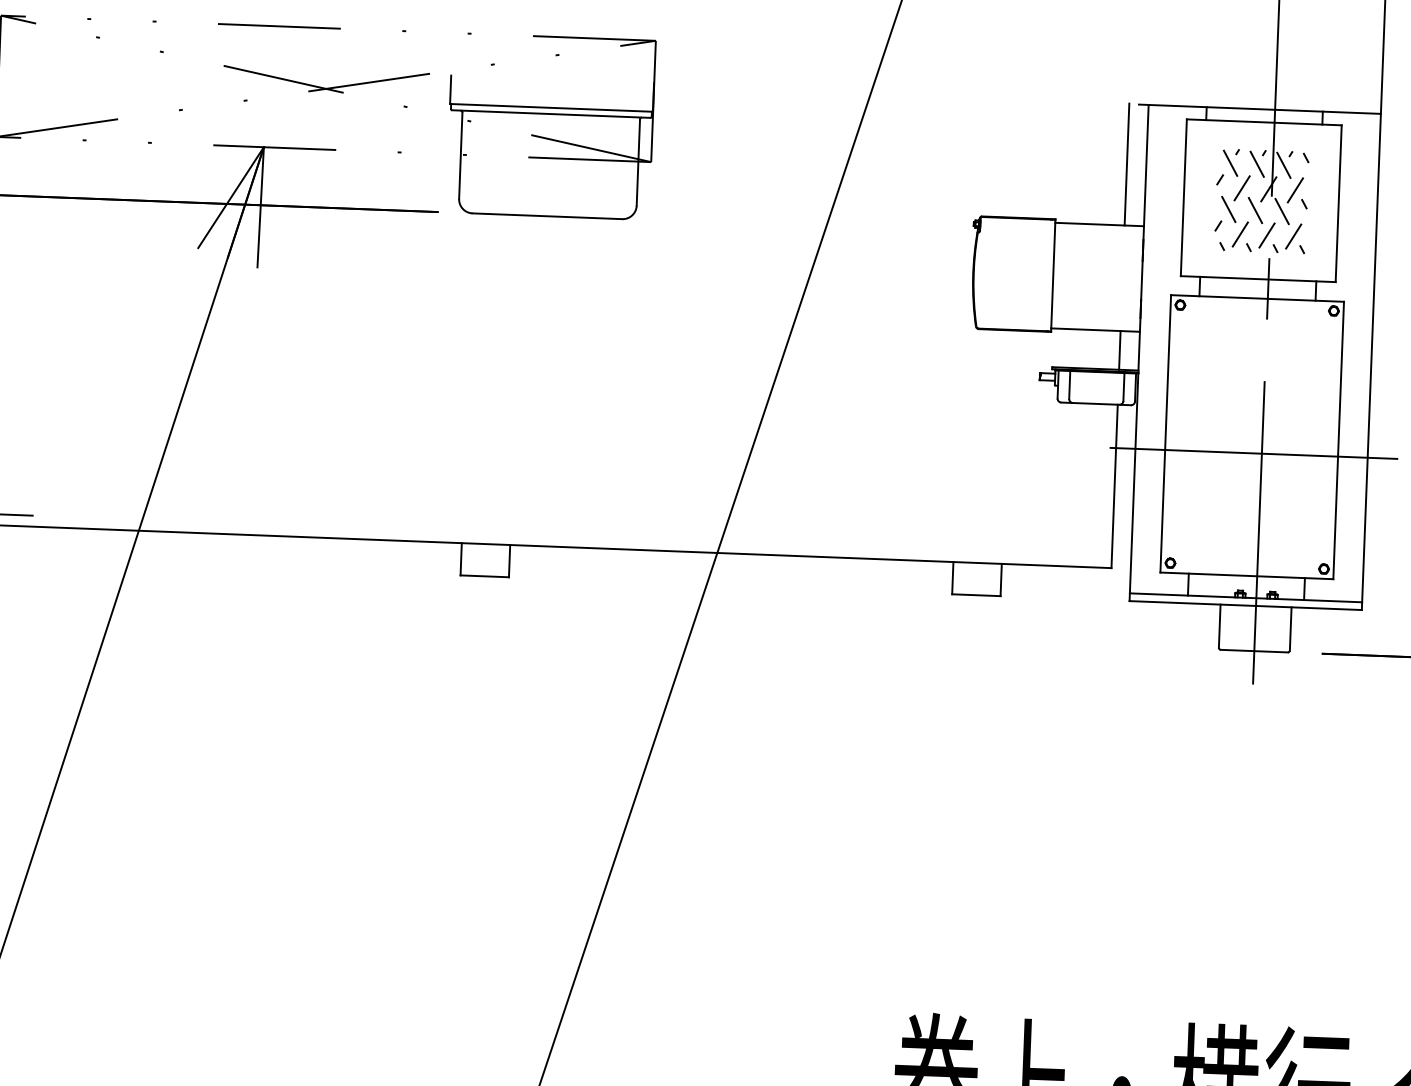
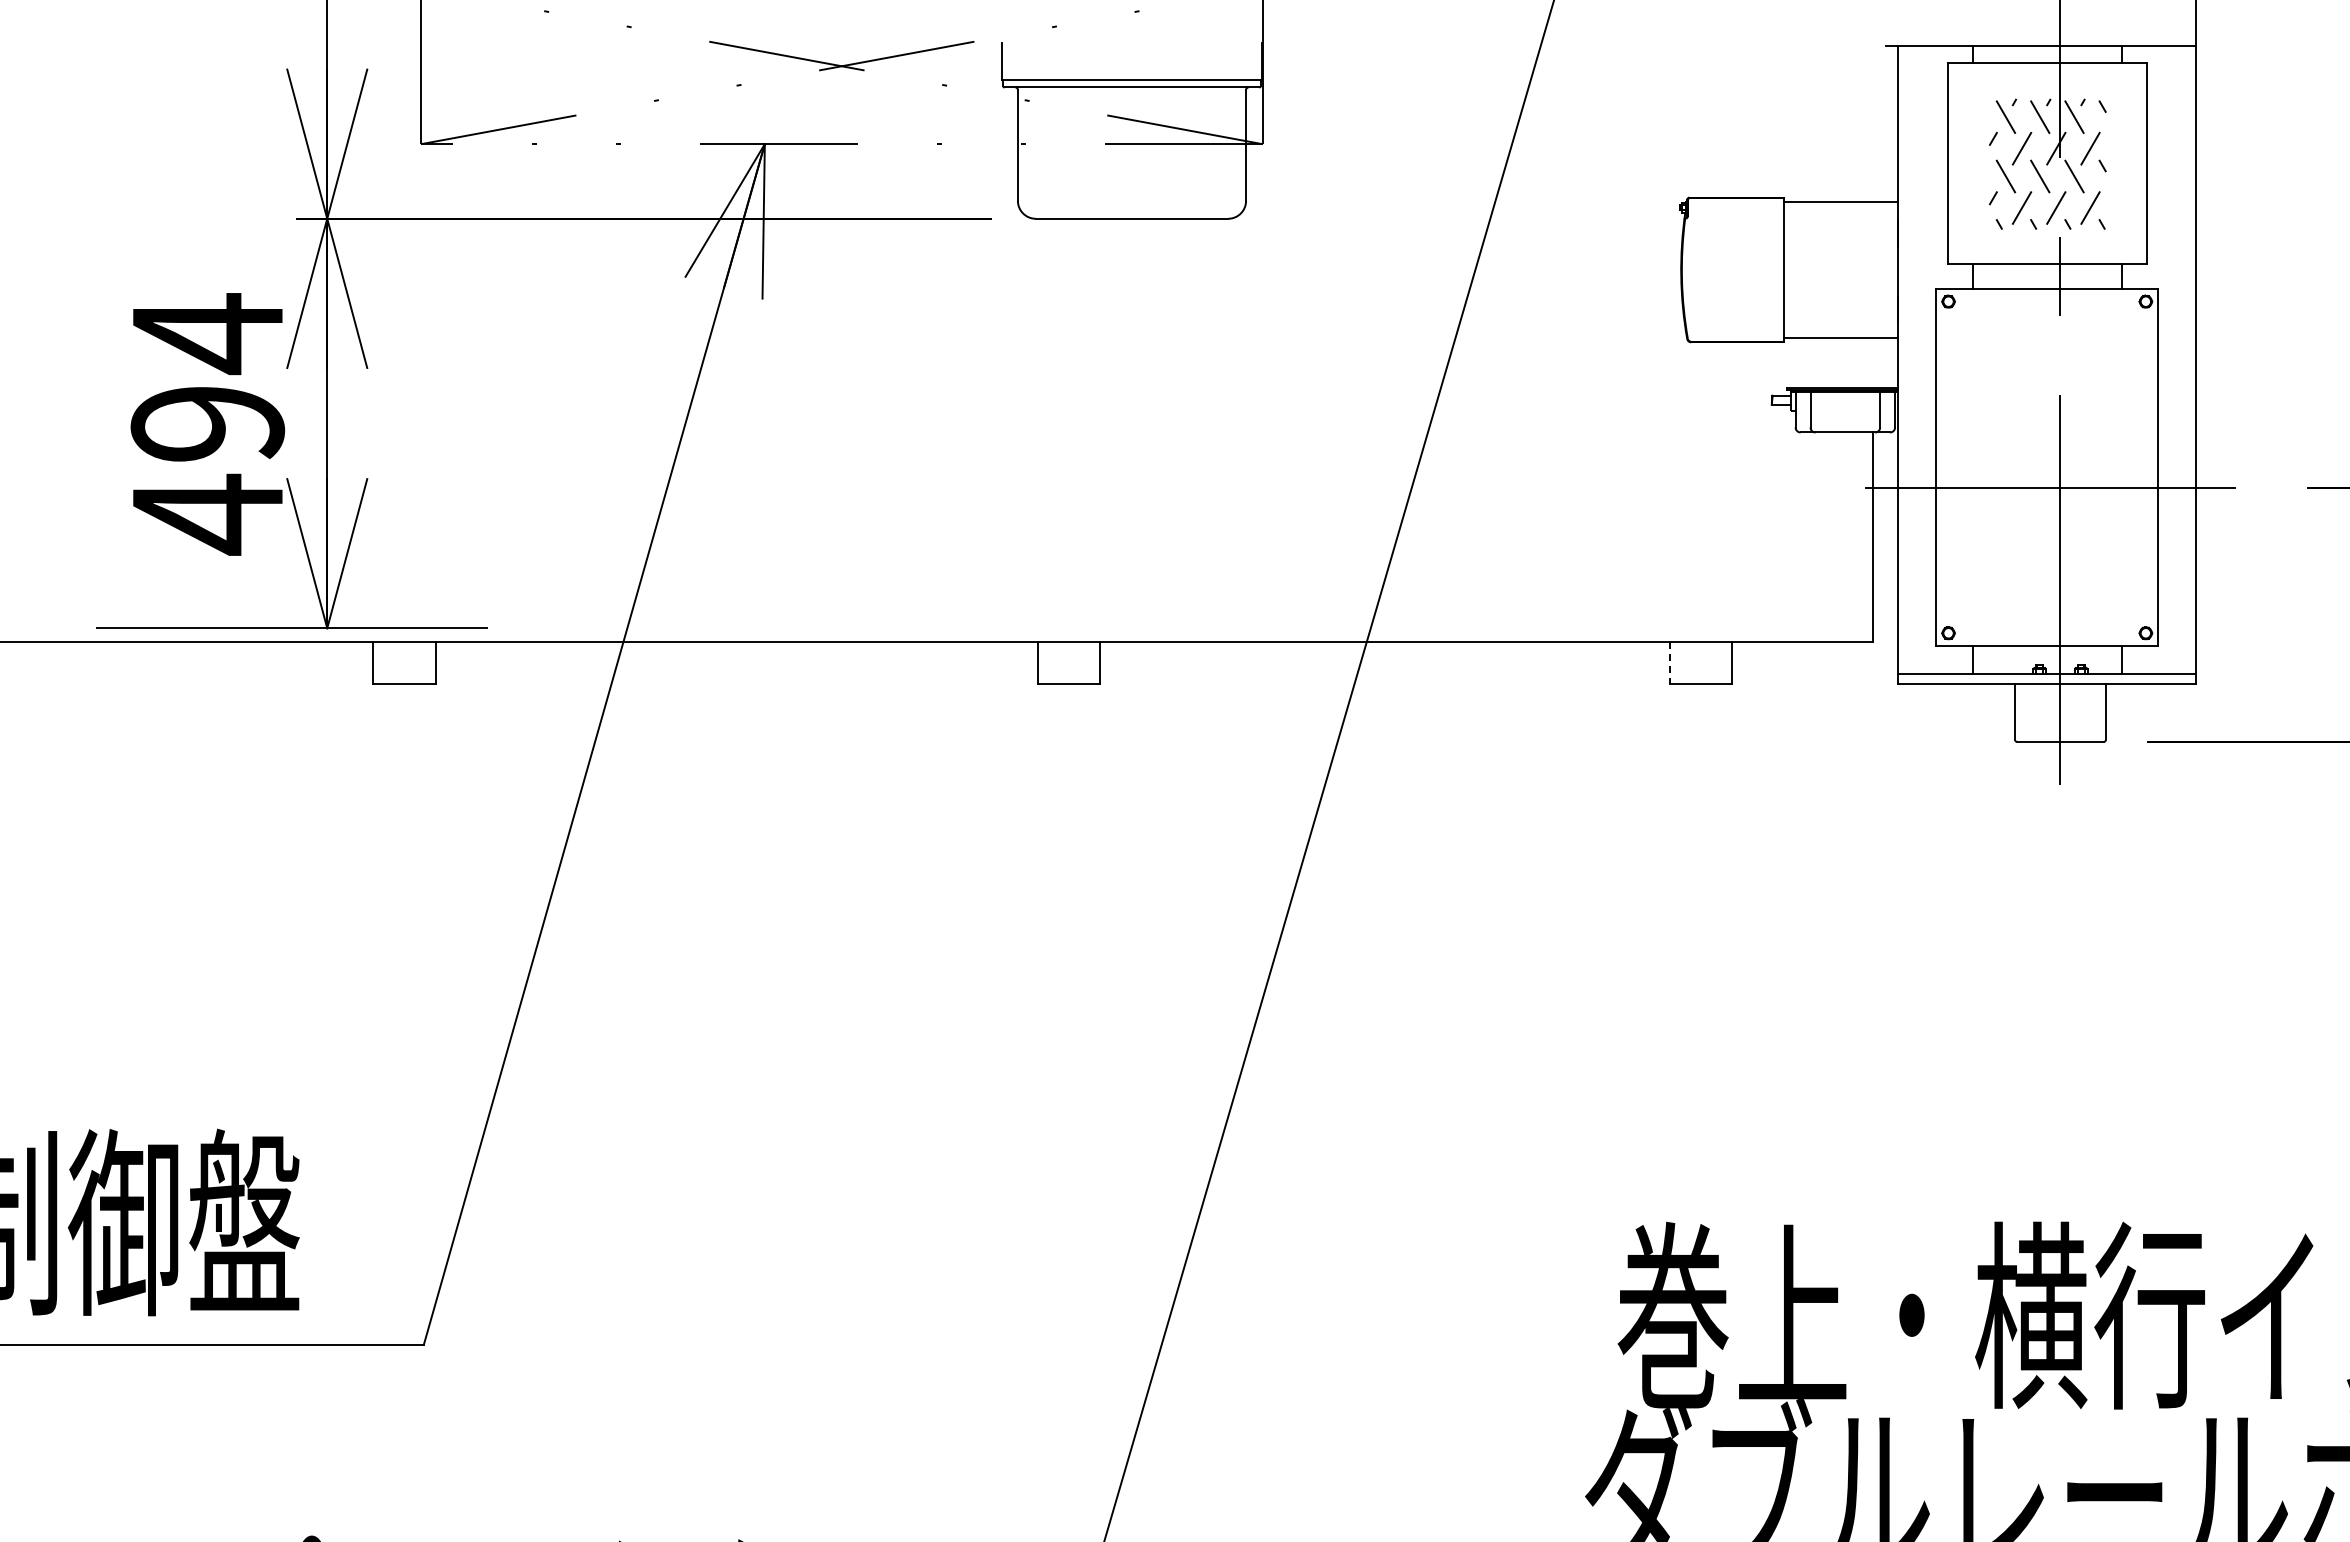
line: (1127, 164) -> (1873, 123), removed
line: (1120, 350) -> (1873, 362), removed
line: (953, 578) -> (1670, 663), solid -> dashed

